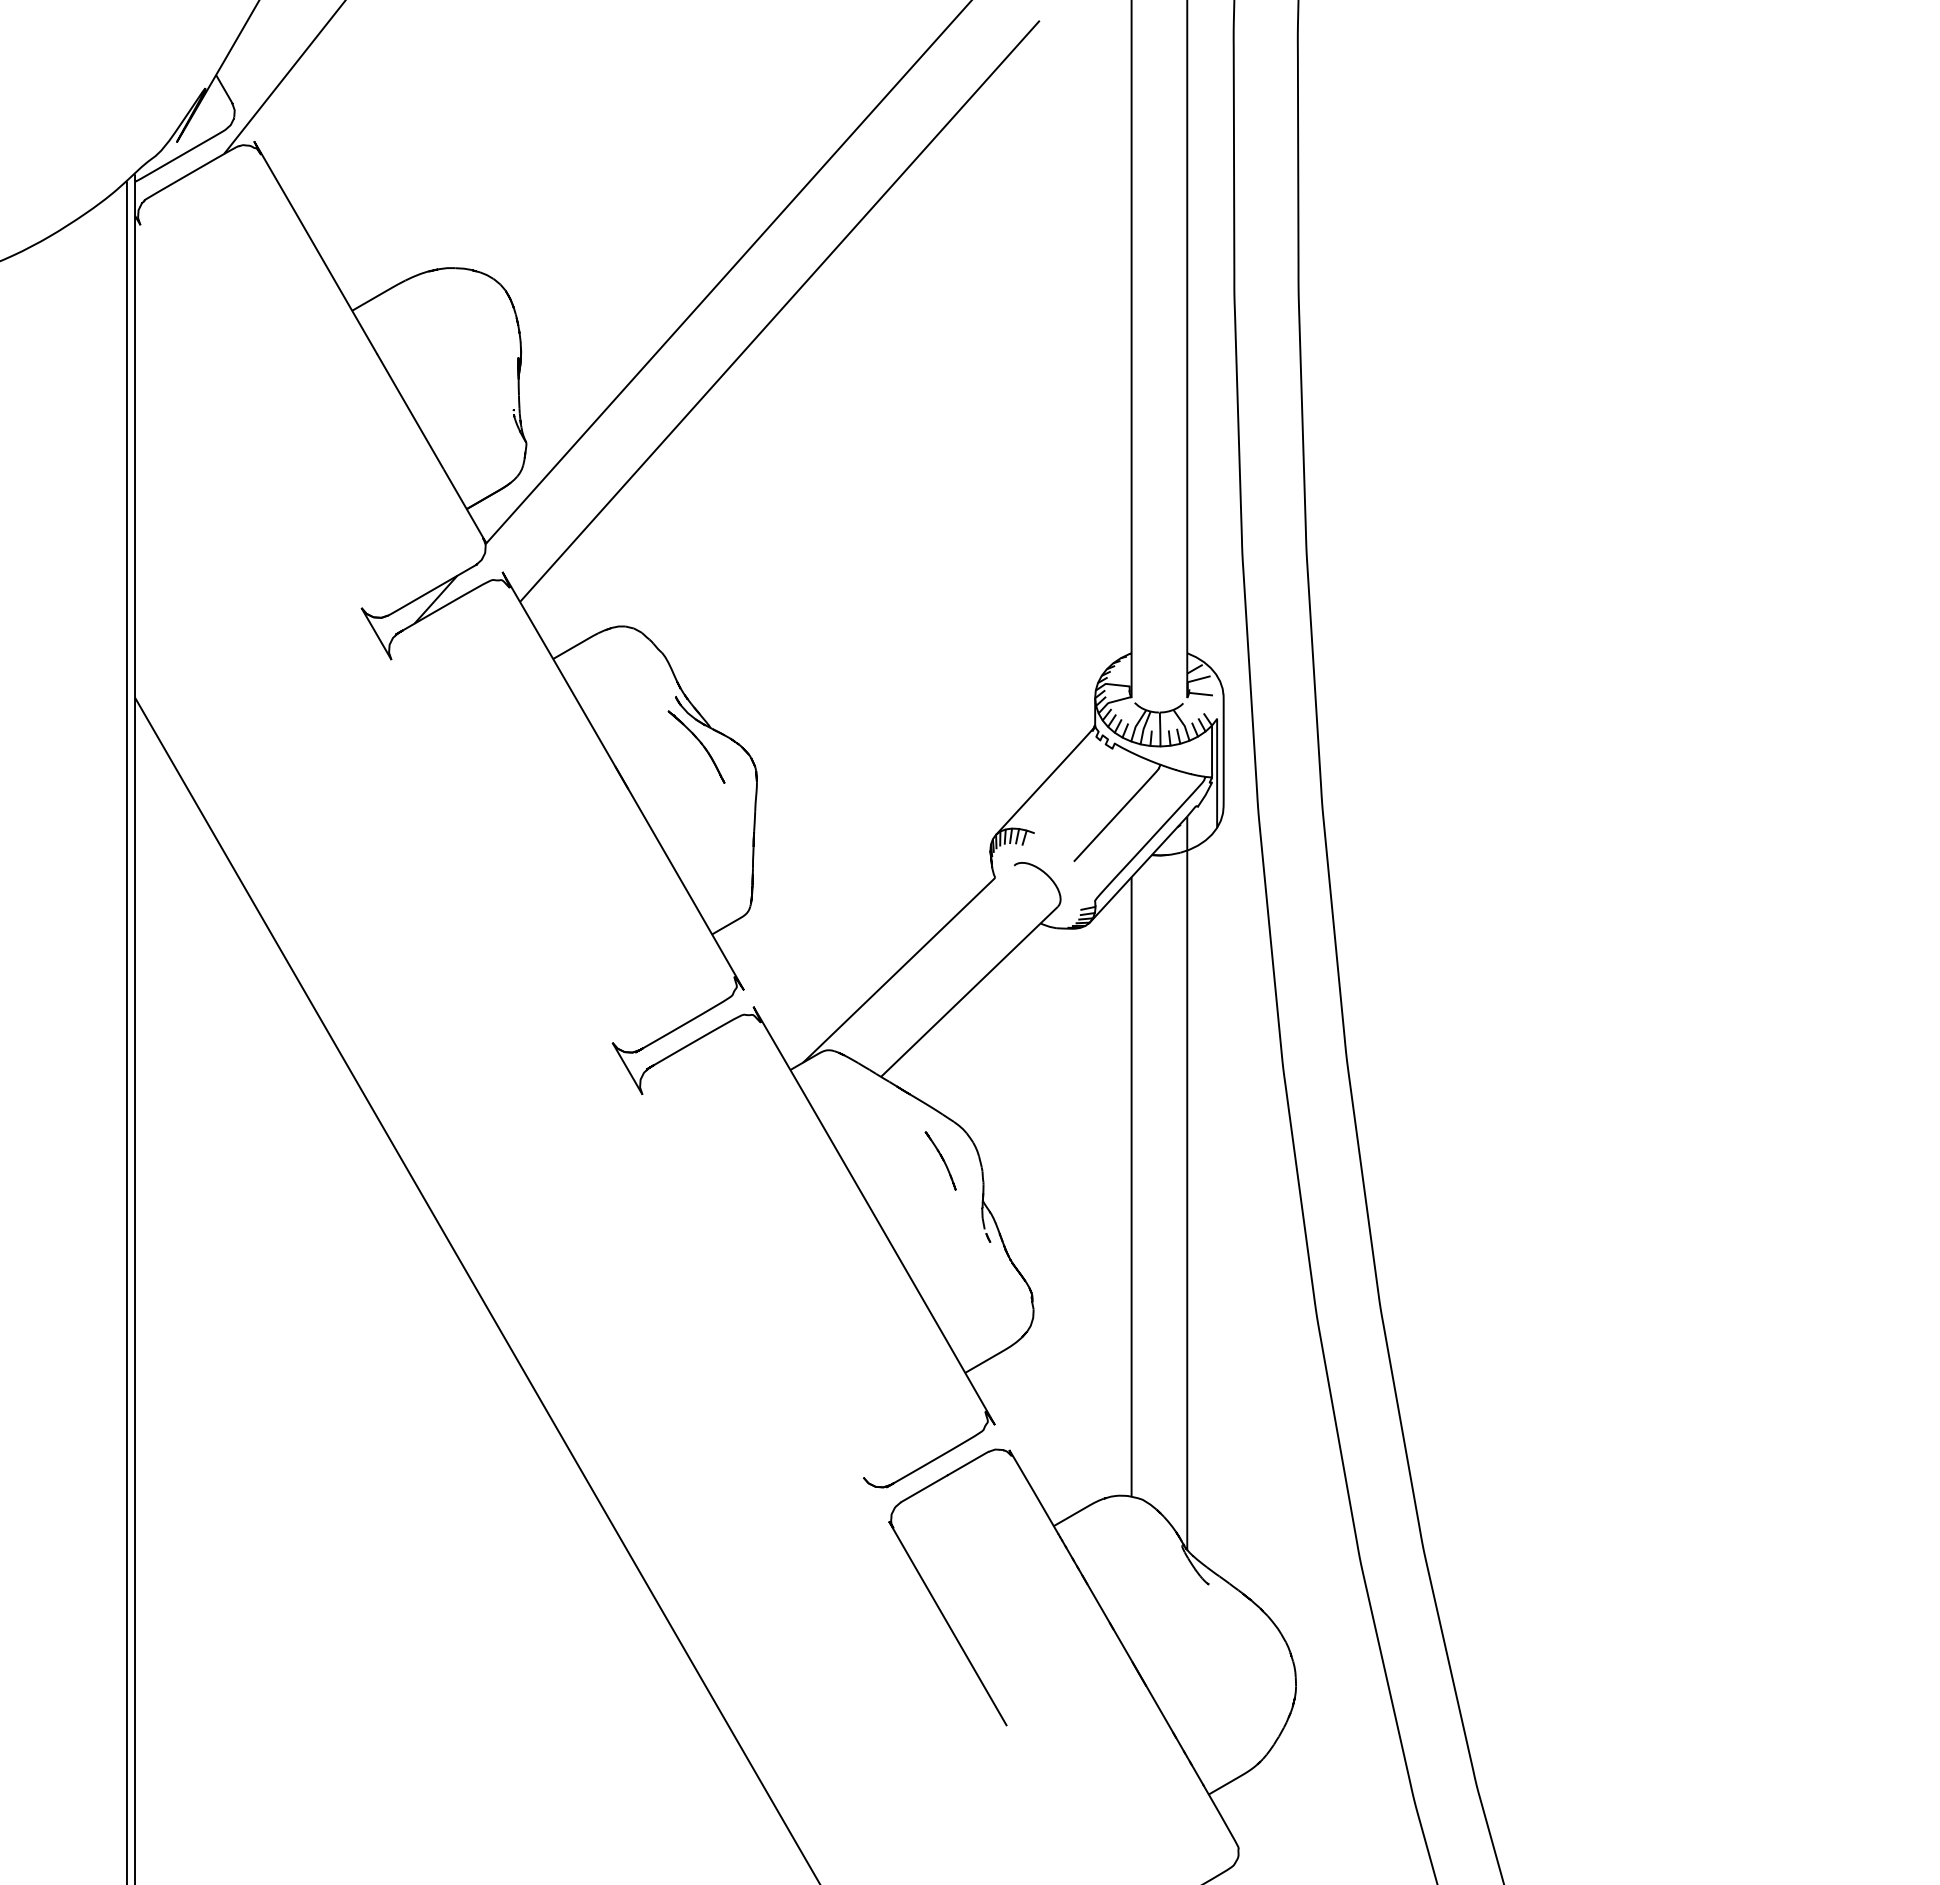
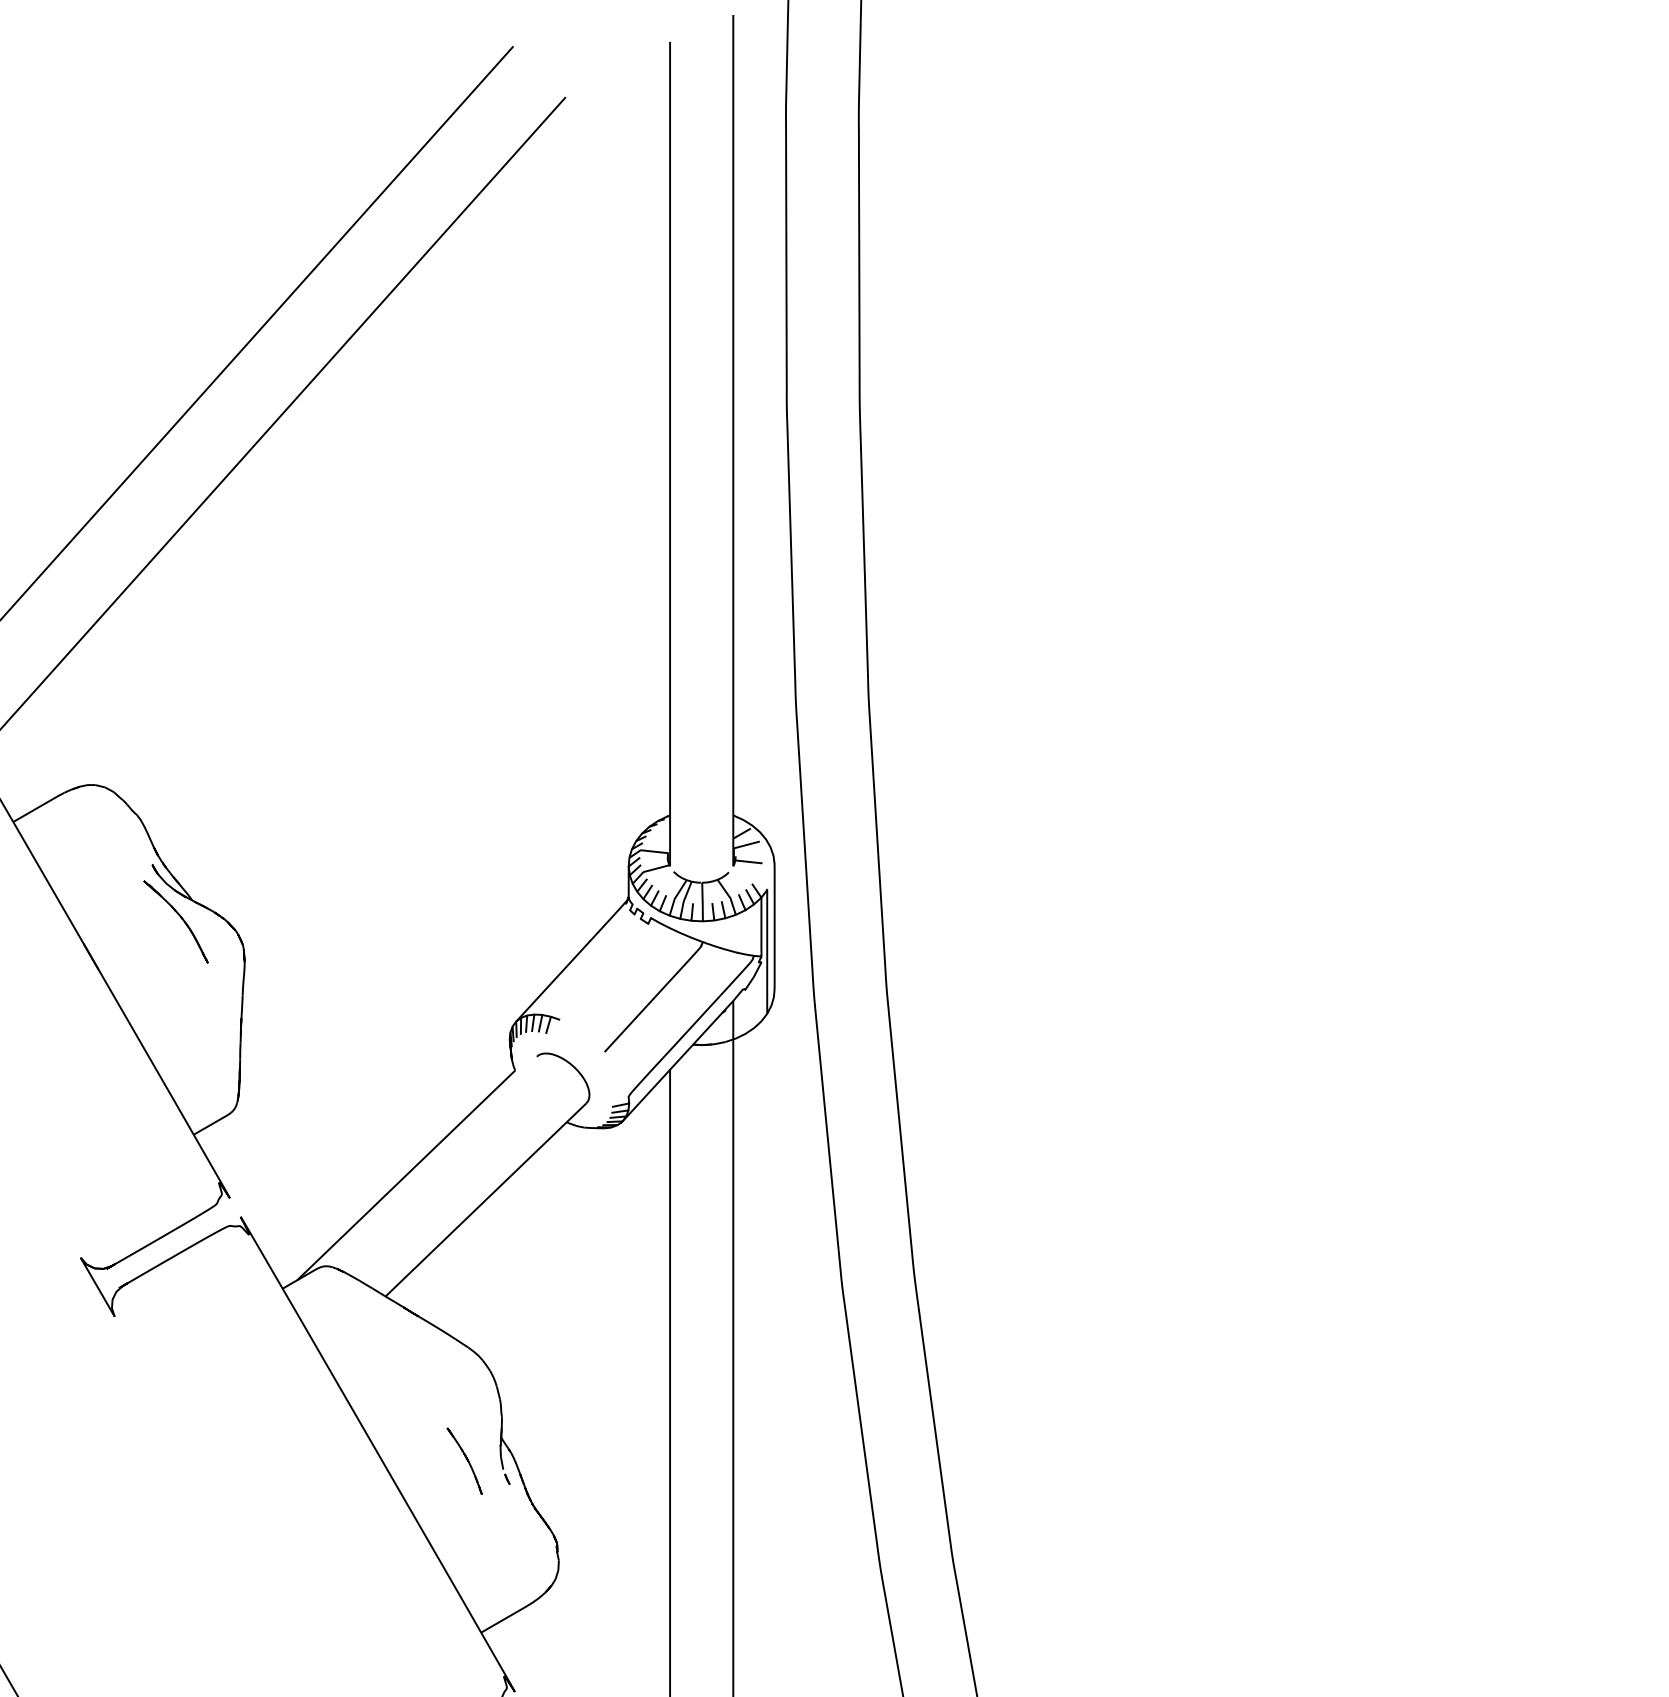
part: (940, 1160) -> (464, 1460), moved

